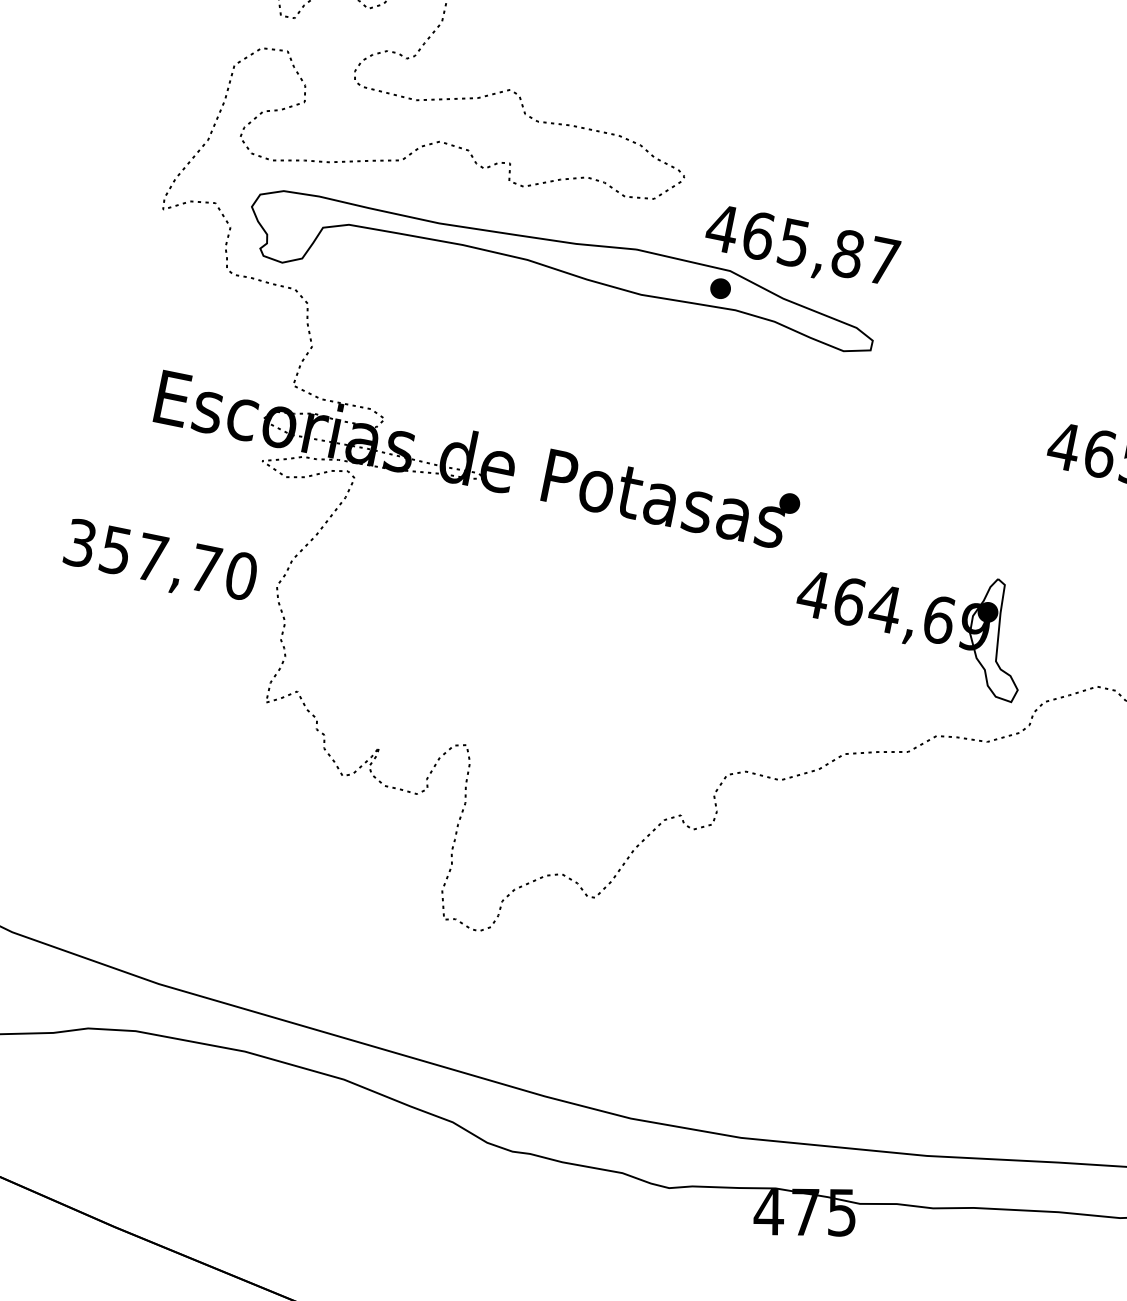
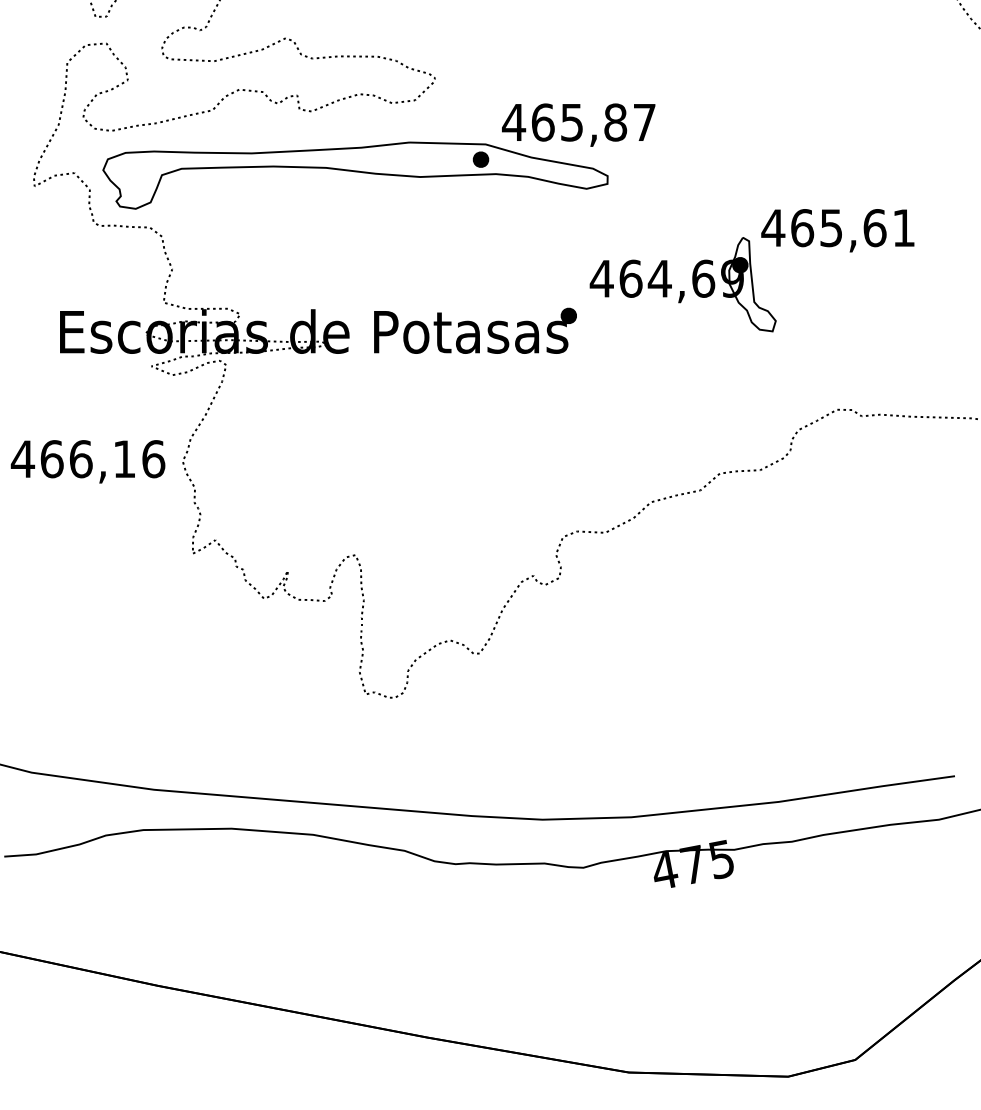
text: (801, 247) -> (578, 124), moved
text: (159, 559) -> (87, 459), 357,70 -> 466,16
part: (910, 630) -> (682, 291), moved

